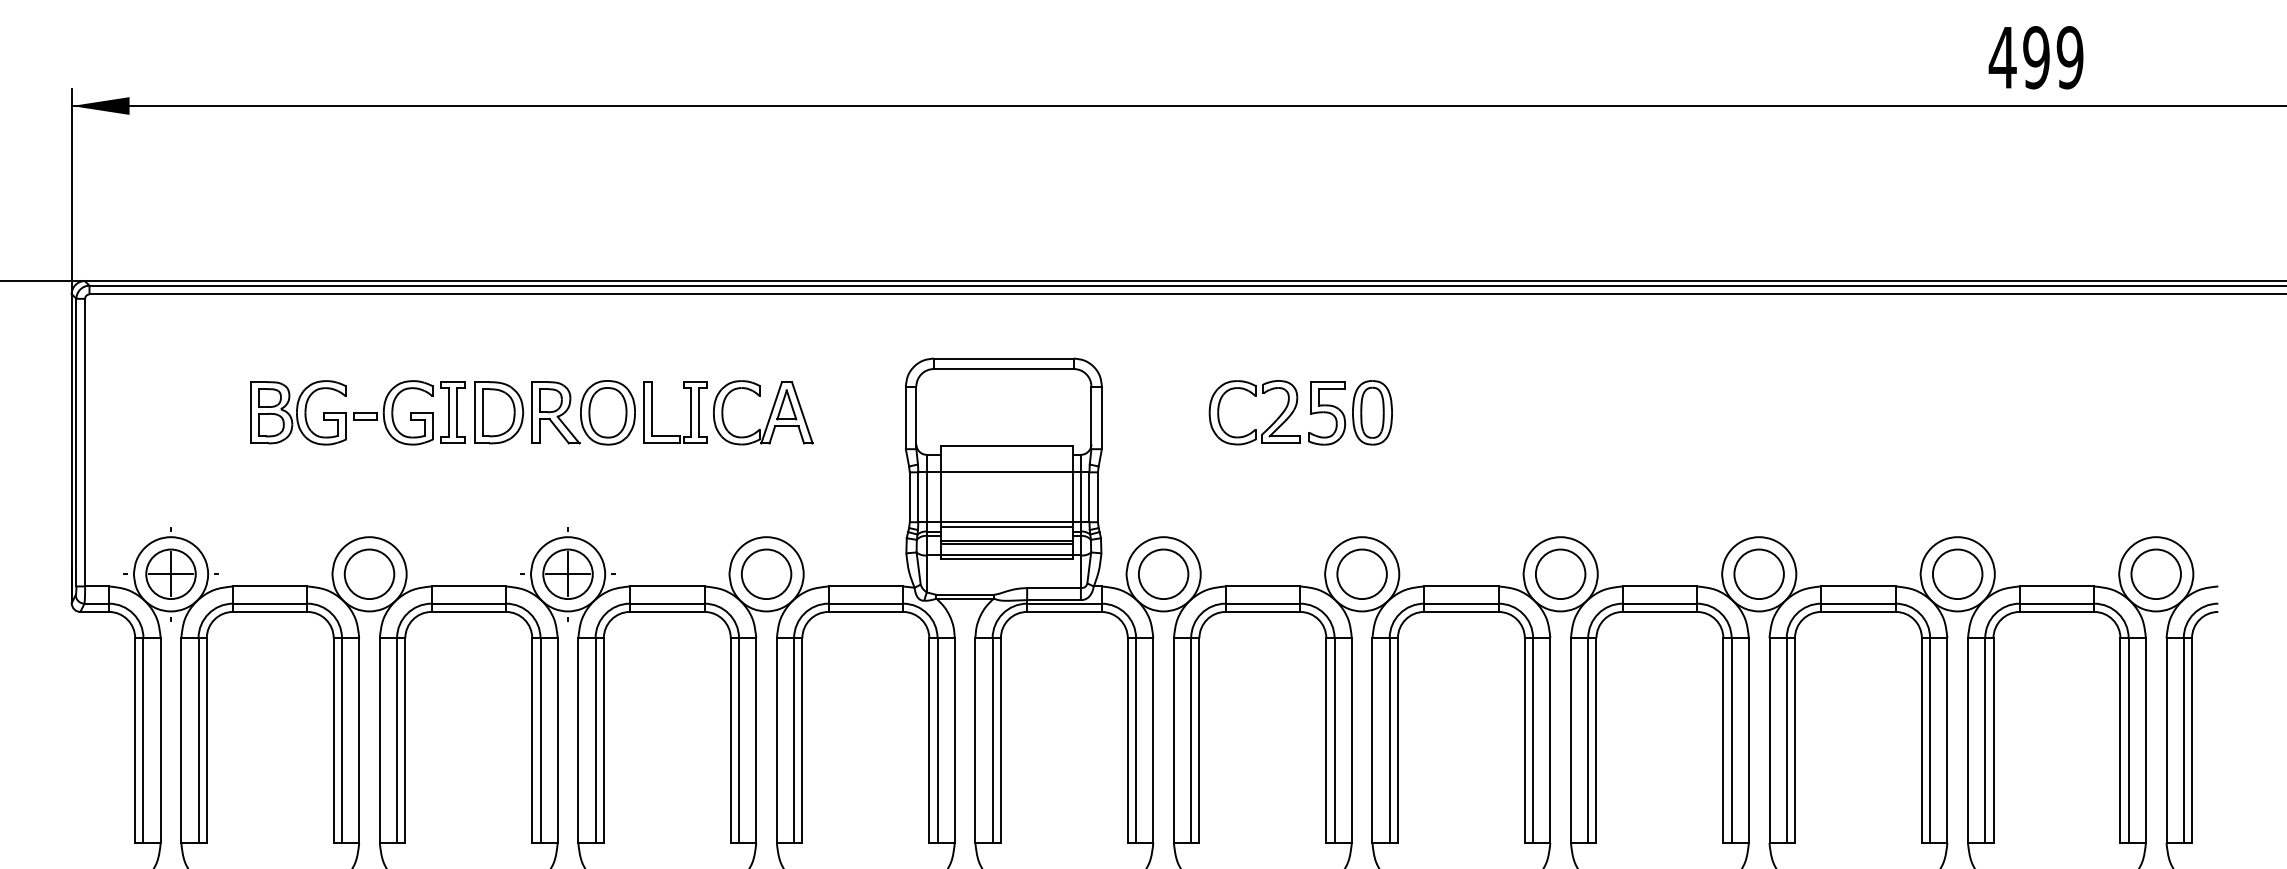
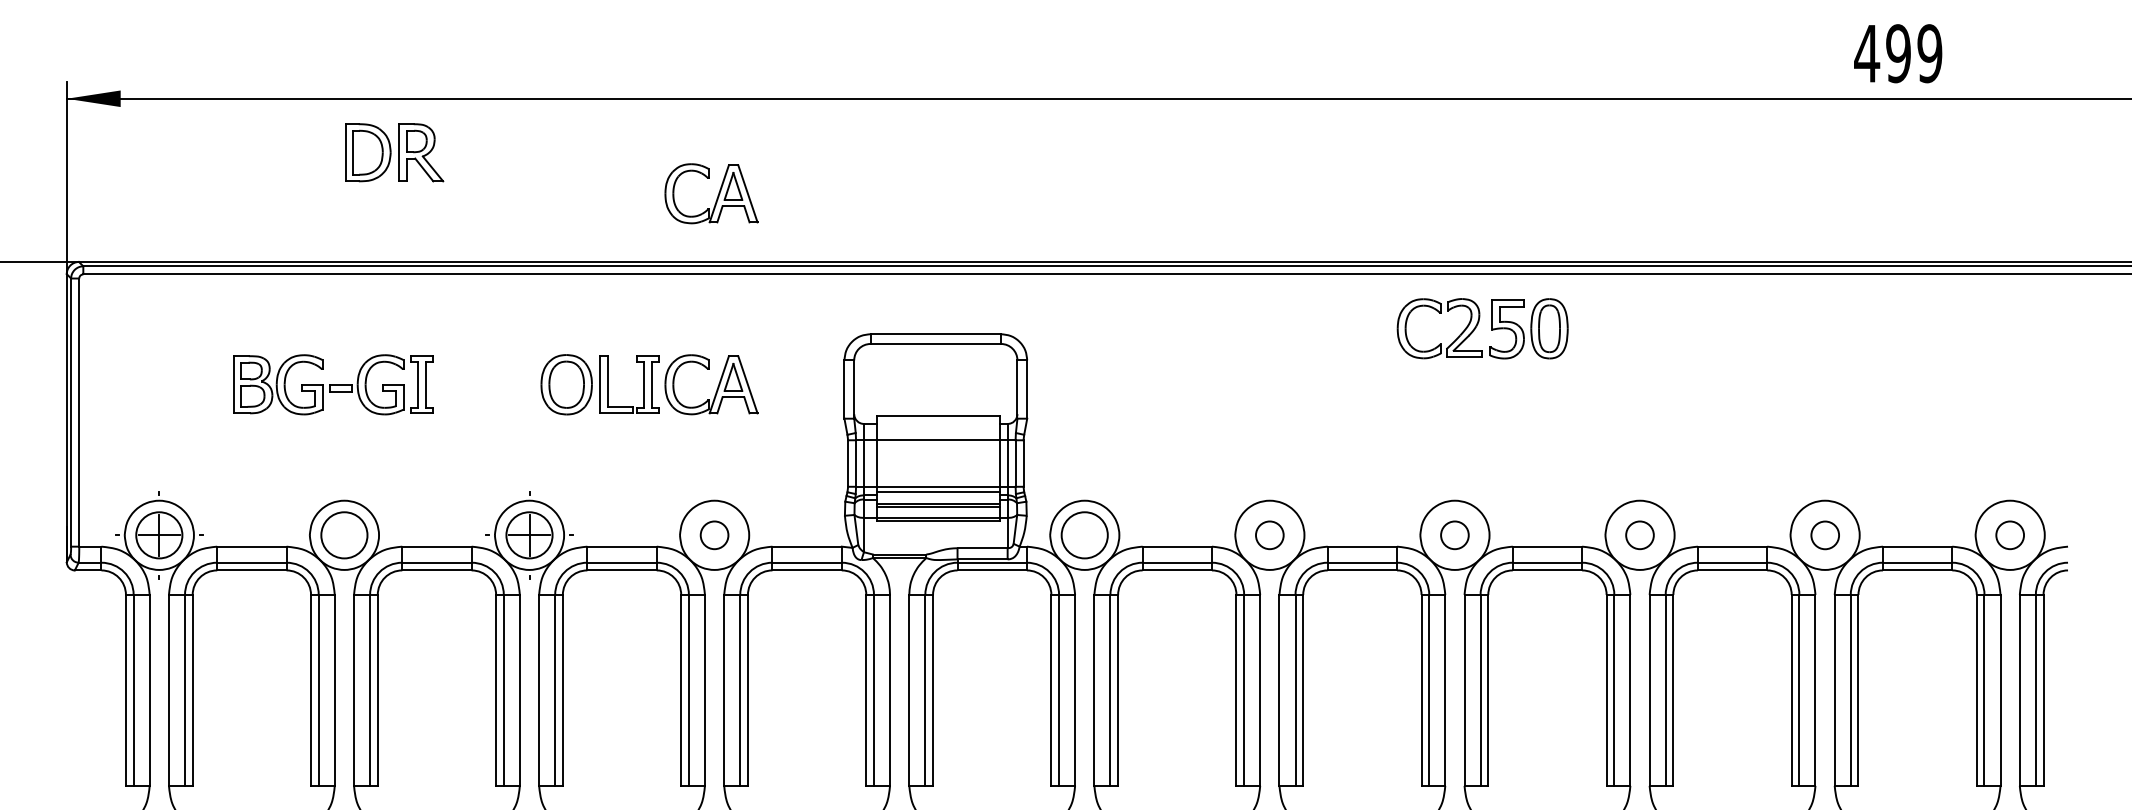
part: (769, 209) -> (717, 195), added
part: (527, 412) -> (394, 152), moved
part: (1300, 412) -> (1482, 328), moved
circle: (766, 574) -> (714, 535), size x0.6
circle: (1361, 574) -> (1269, 535), size x0.6
circle: (1560, 574) -> (1454, 535), size x0.6
circle: (1758, 574) -> (1639, 535), size x0.6
circle: (1958, 574) -> (1825, 535), size x0.6
circle: (2156, 574) -> (2010, 535), size x0.6

